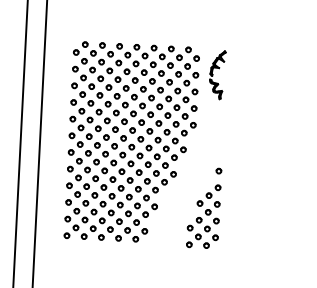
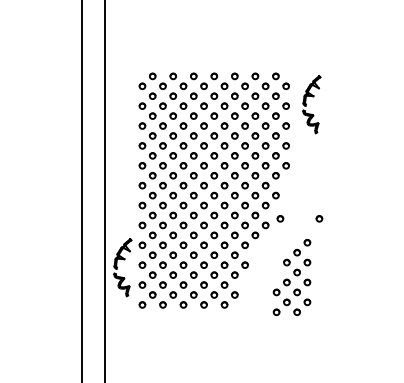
part: (186, 169) -> (280, 218), added
part: (51, 203) -> (122, 267), added
part: (203, 216) -> (291, 277), moved

